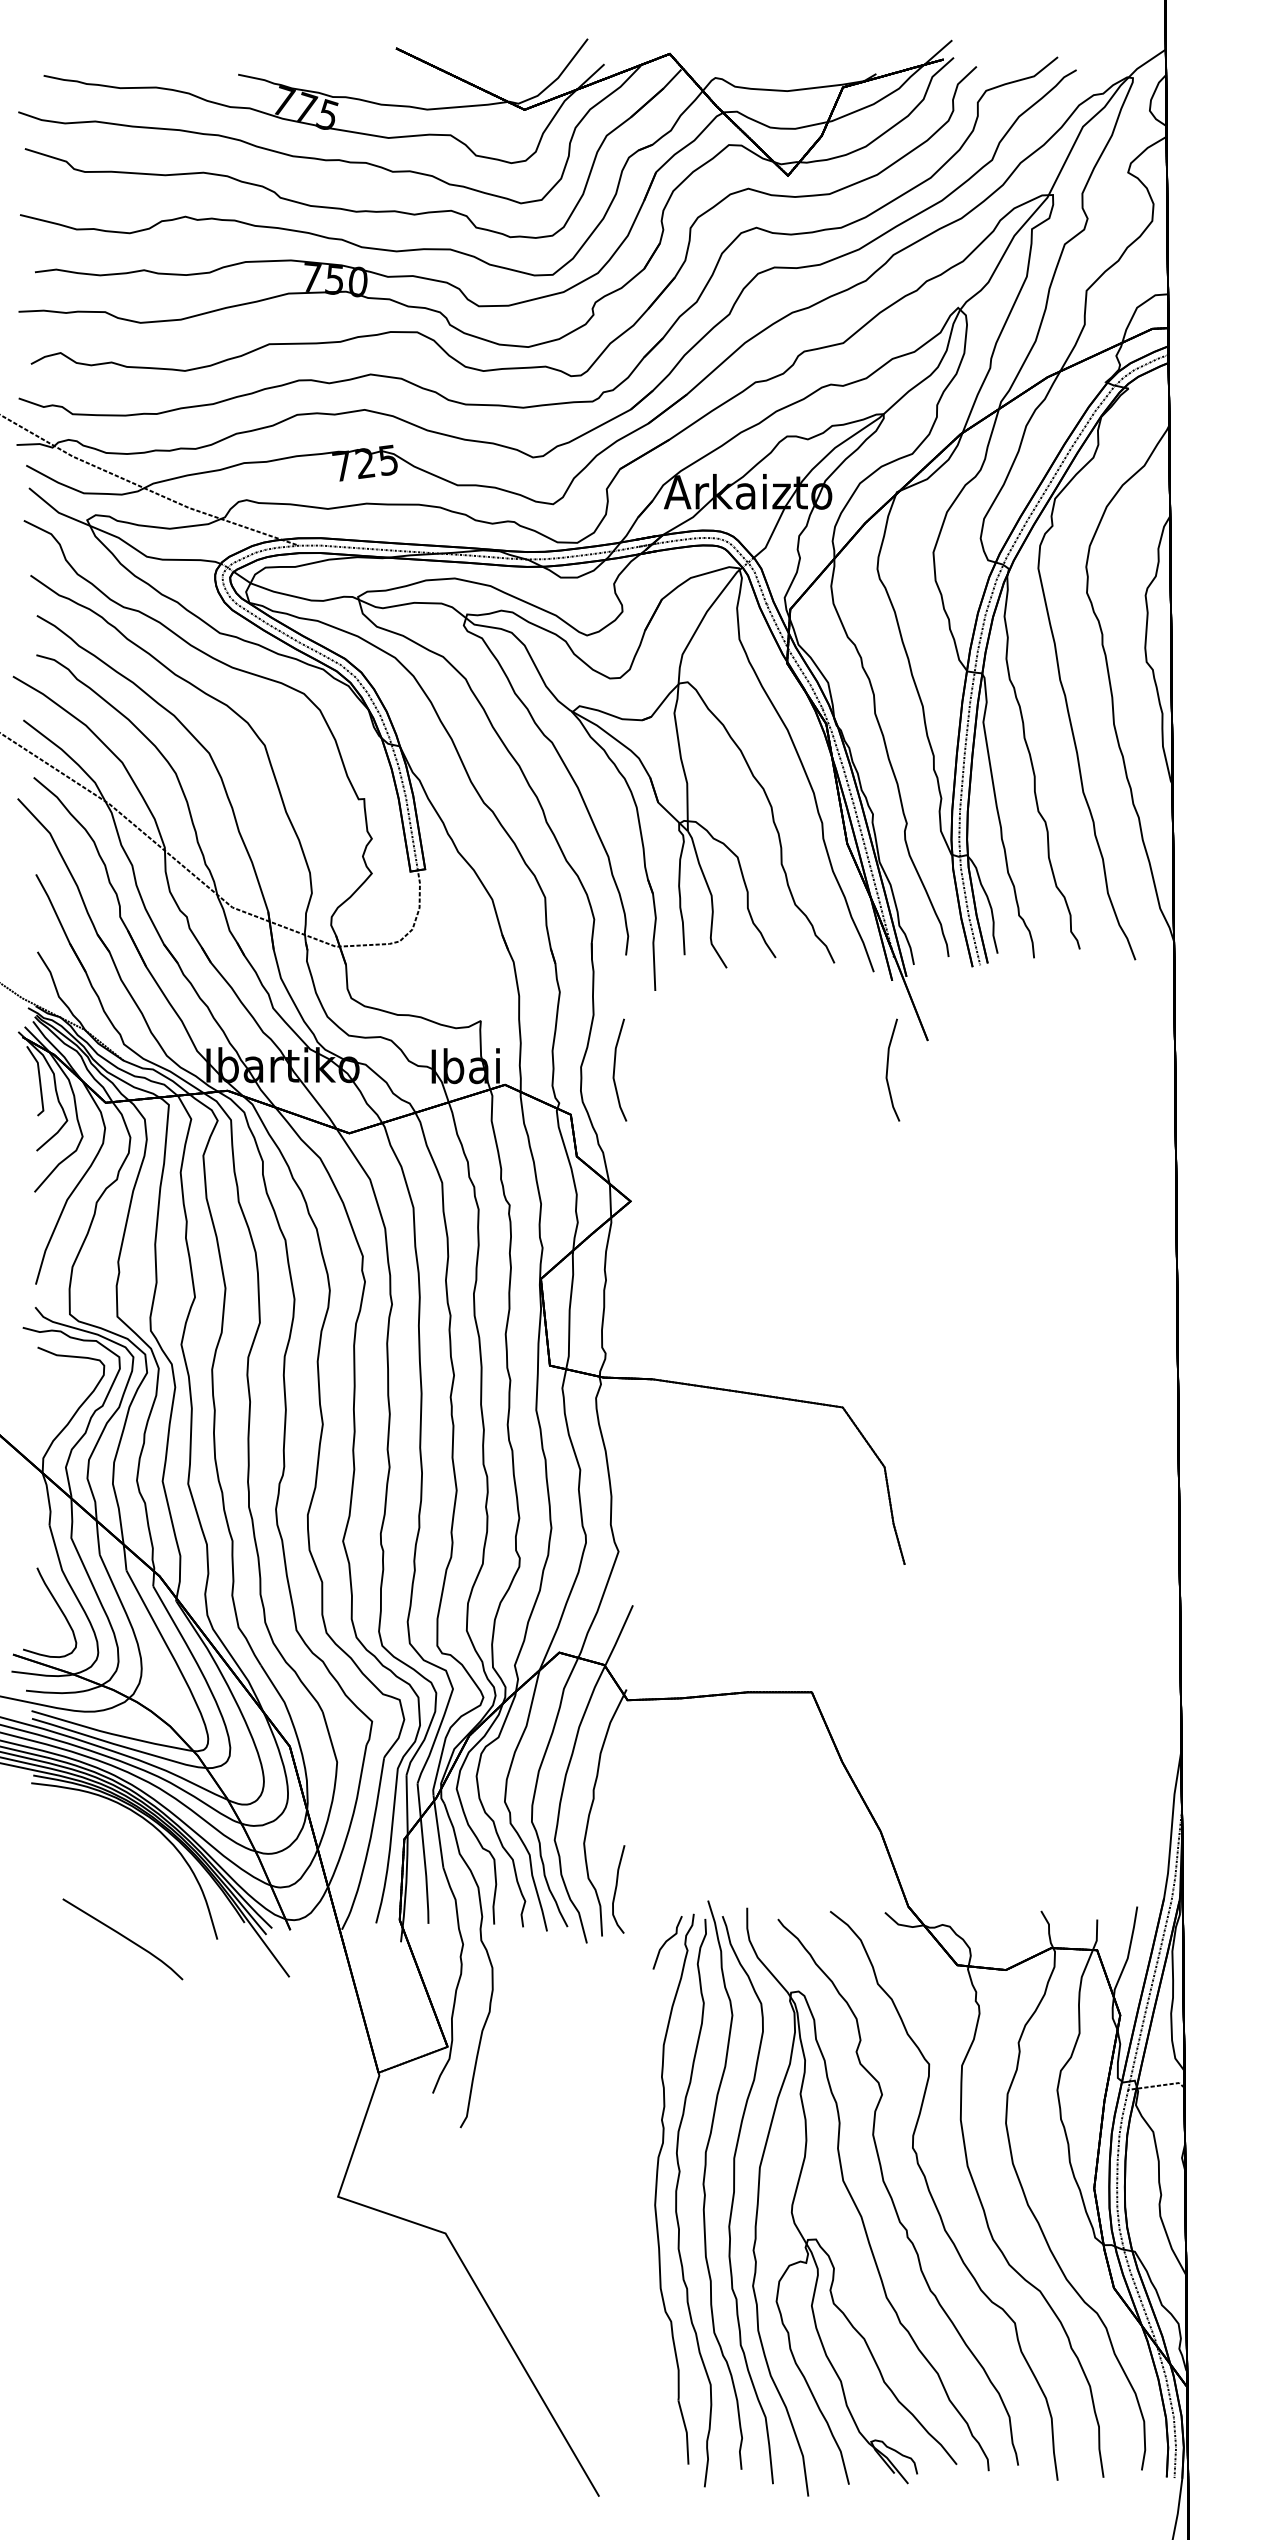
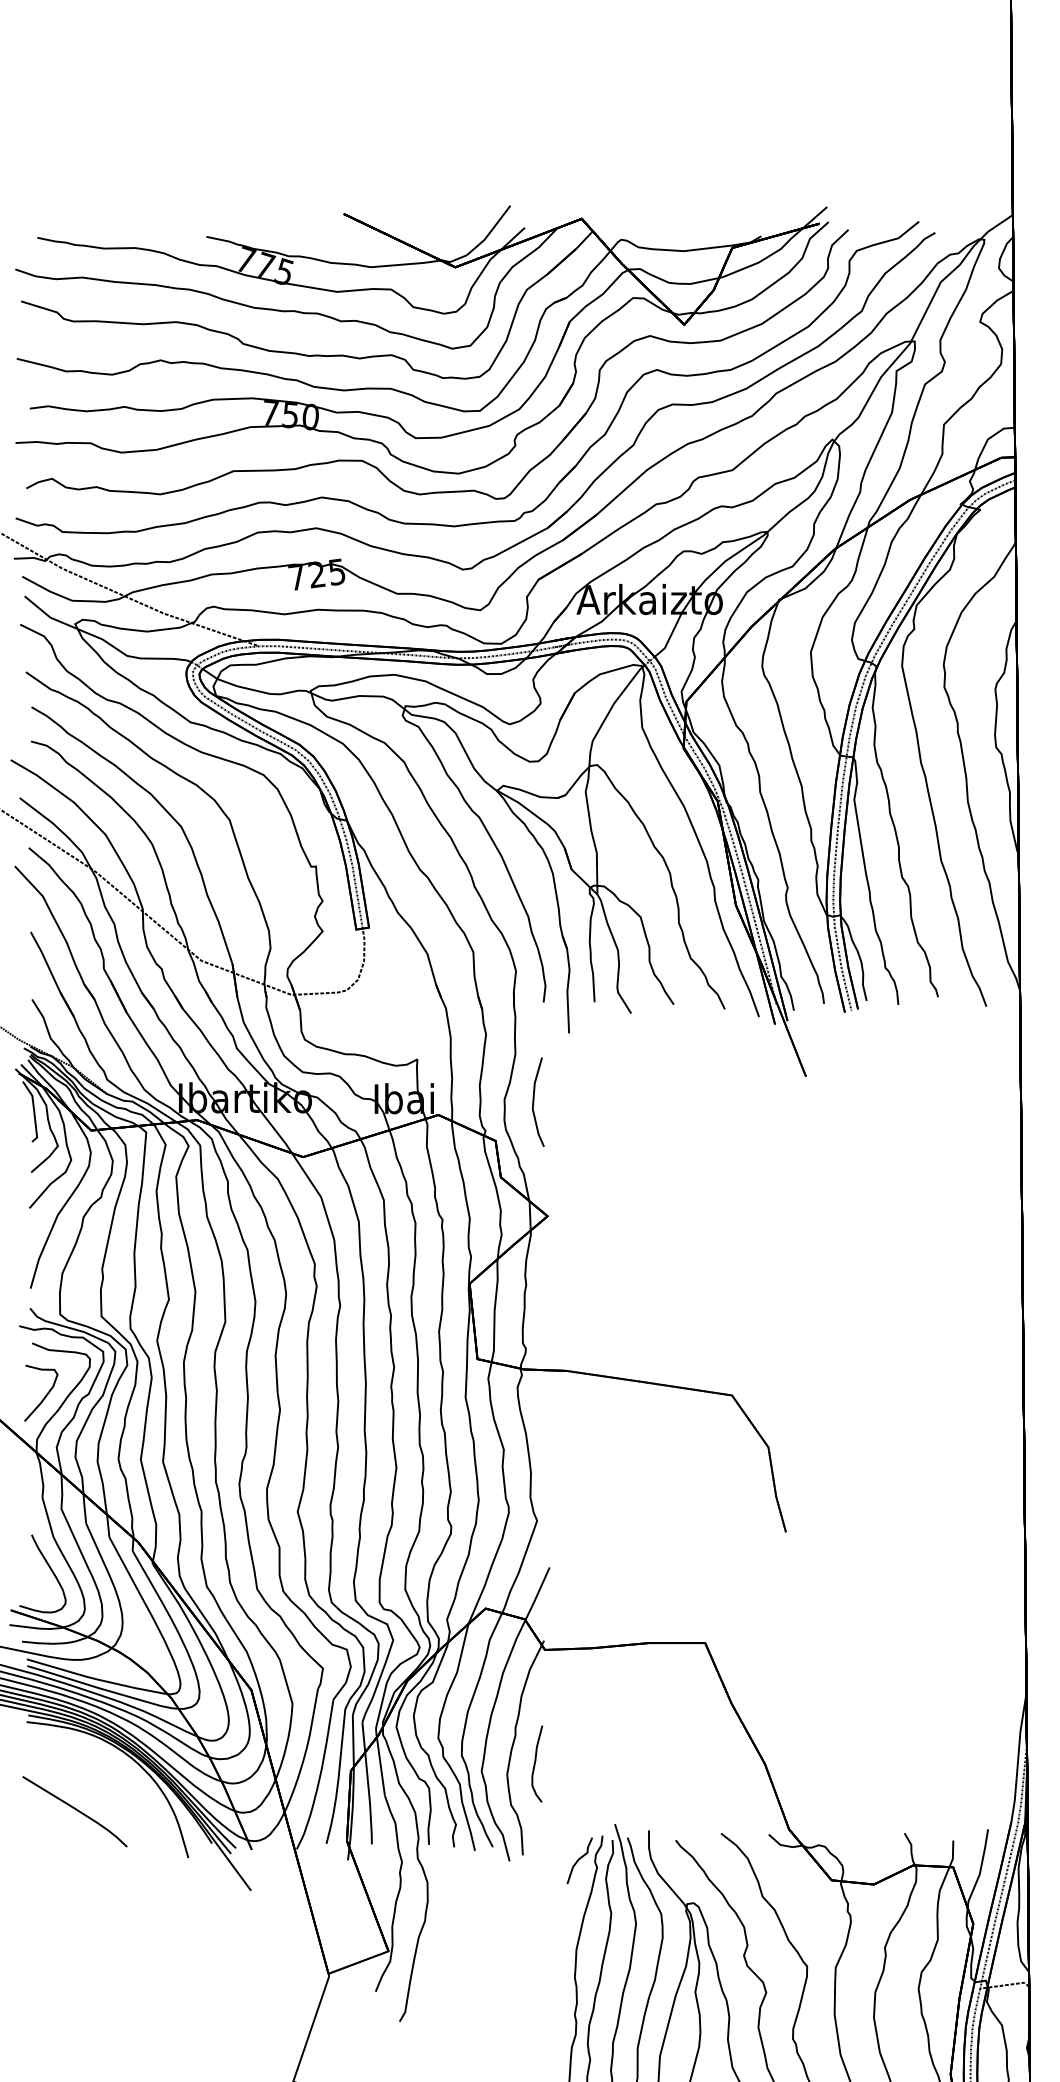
line: (888, 1069) -> (771, 1101), removed
curve: (53, 1406) -> (45, 1394), added
curve: (616, 1889) -> (535, 1764), moved
curve: (123, 1937) -> (75, 1810), moved

